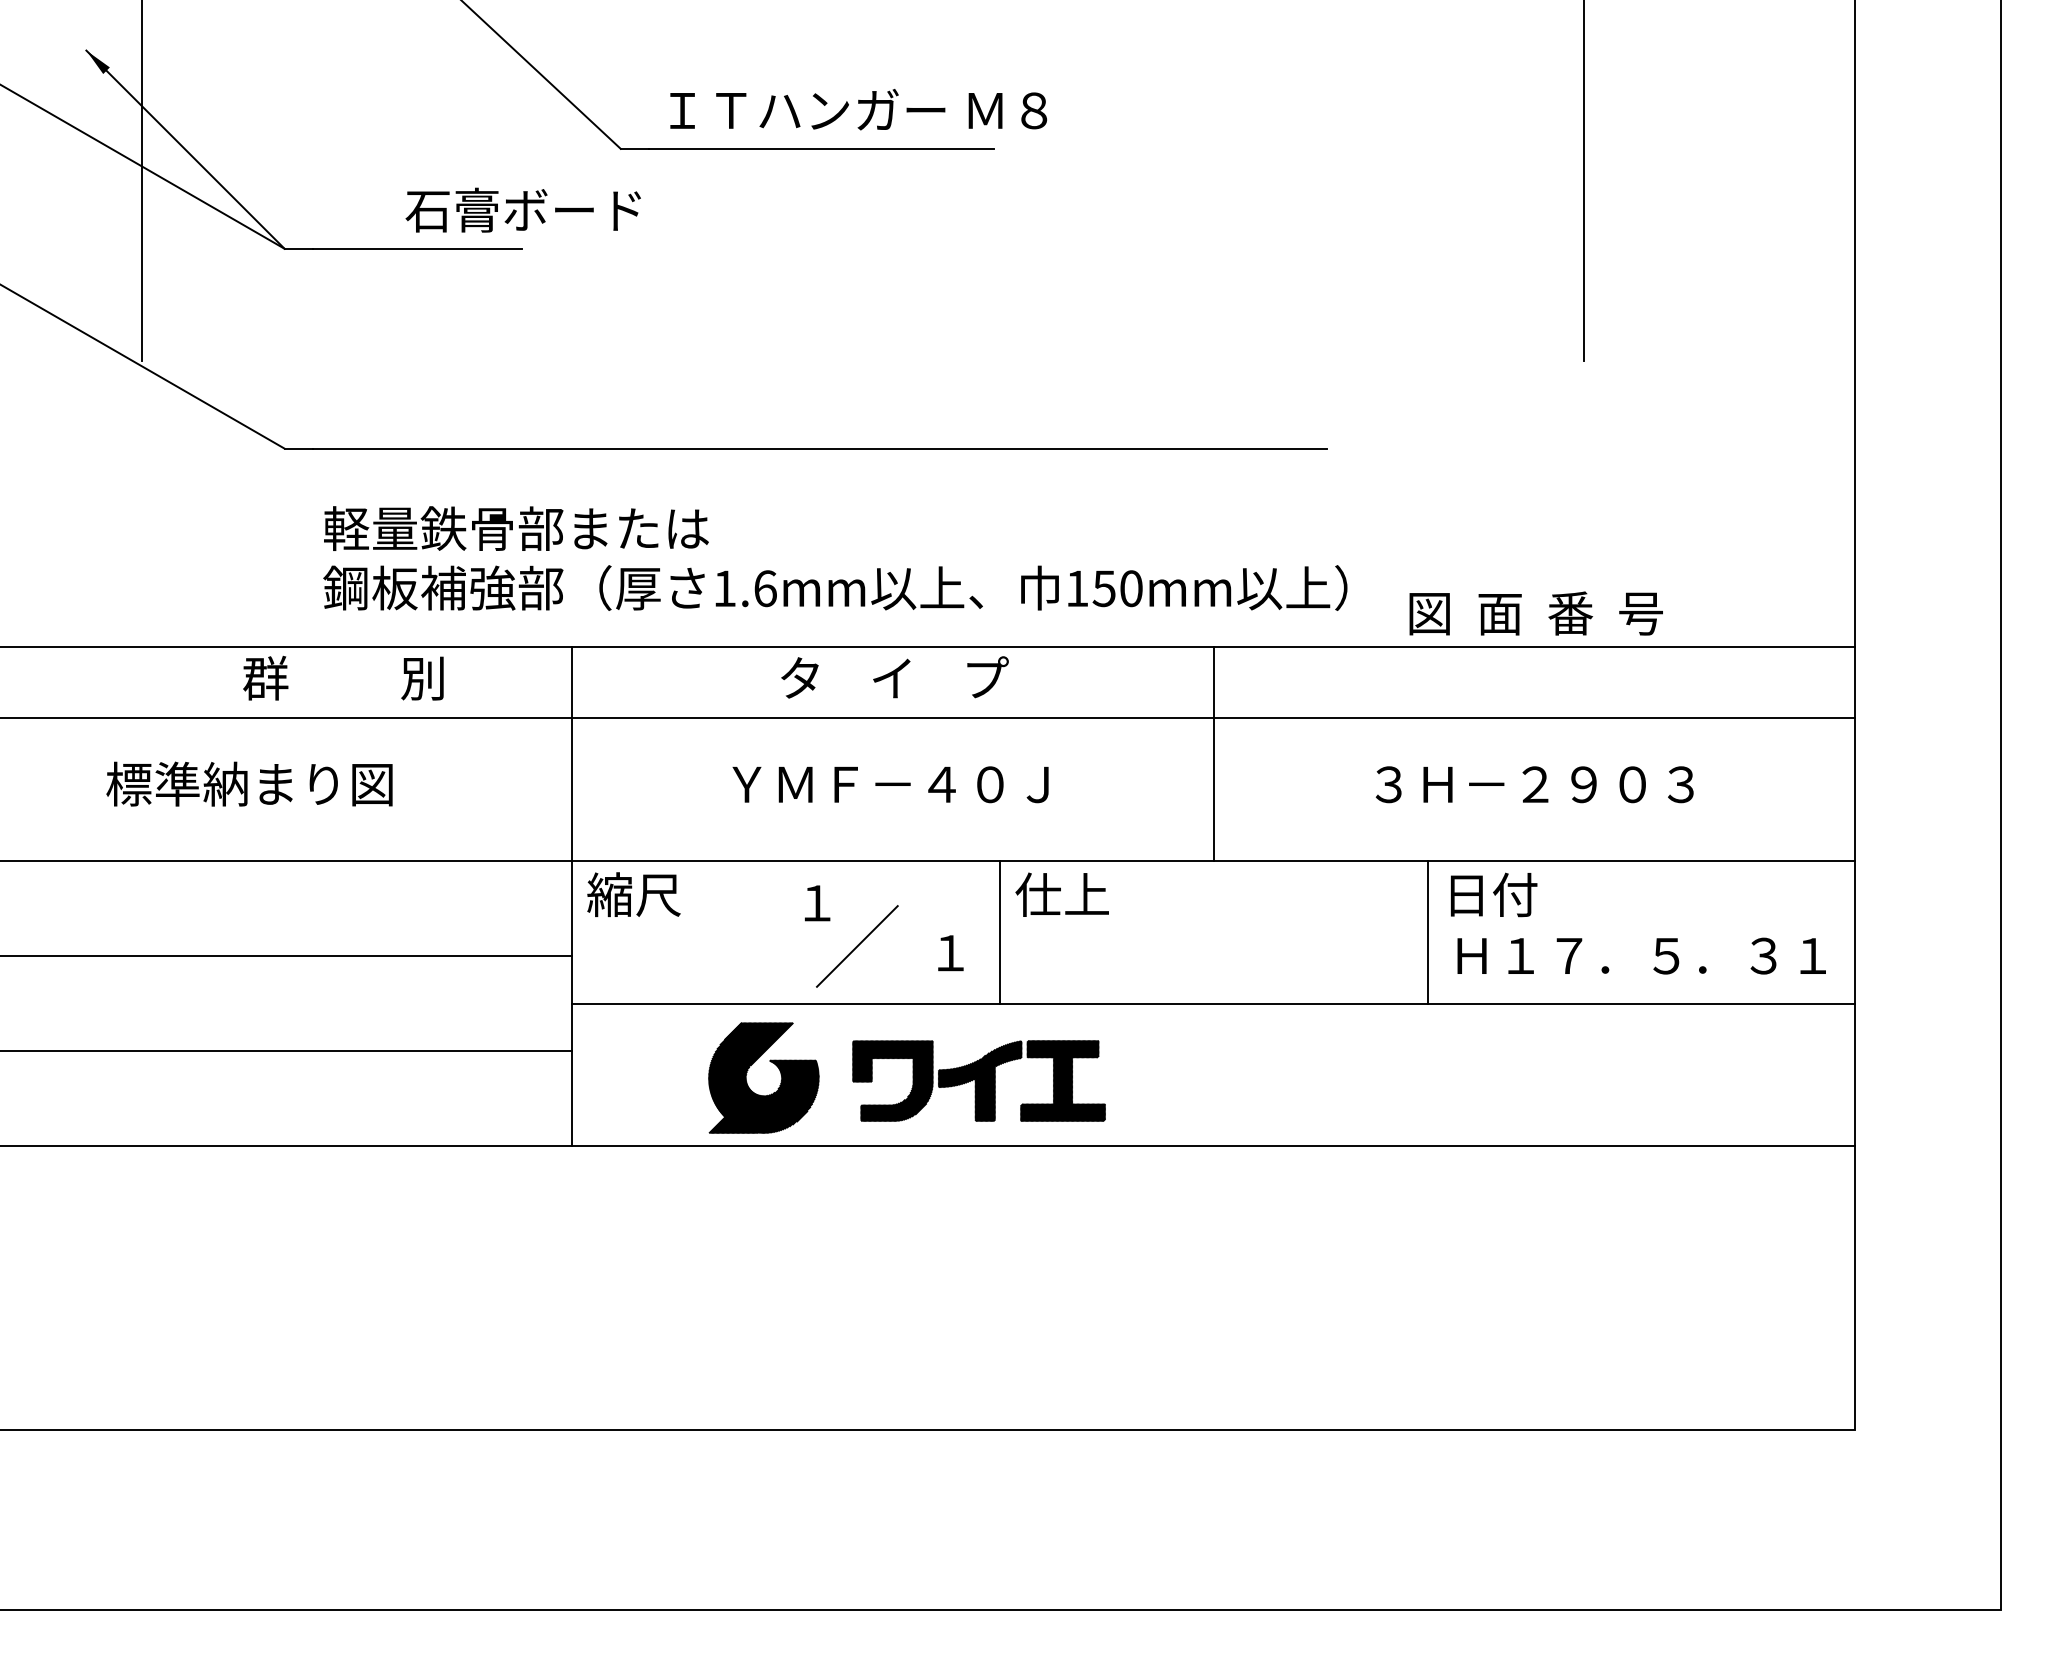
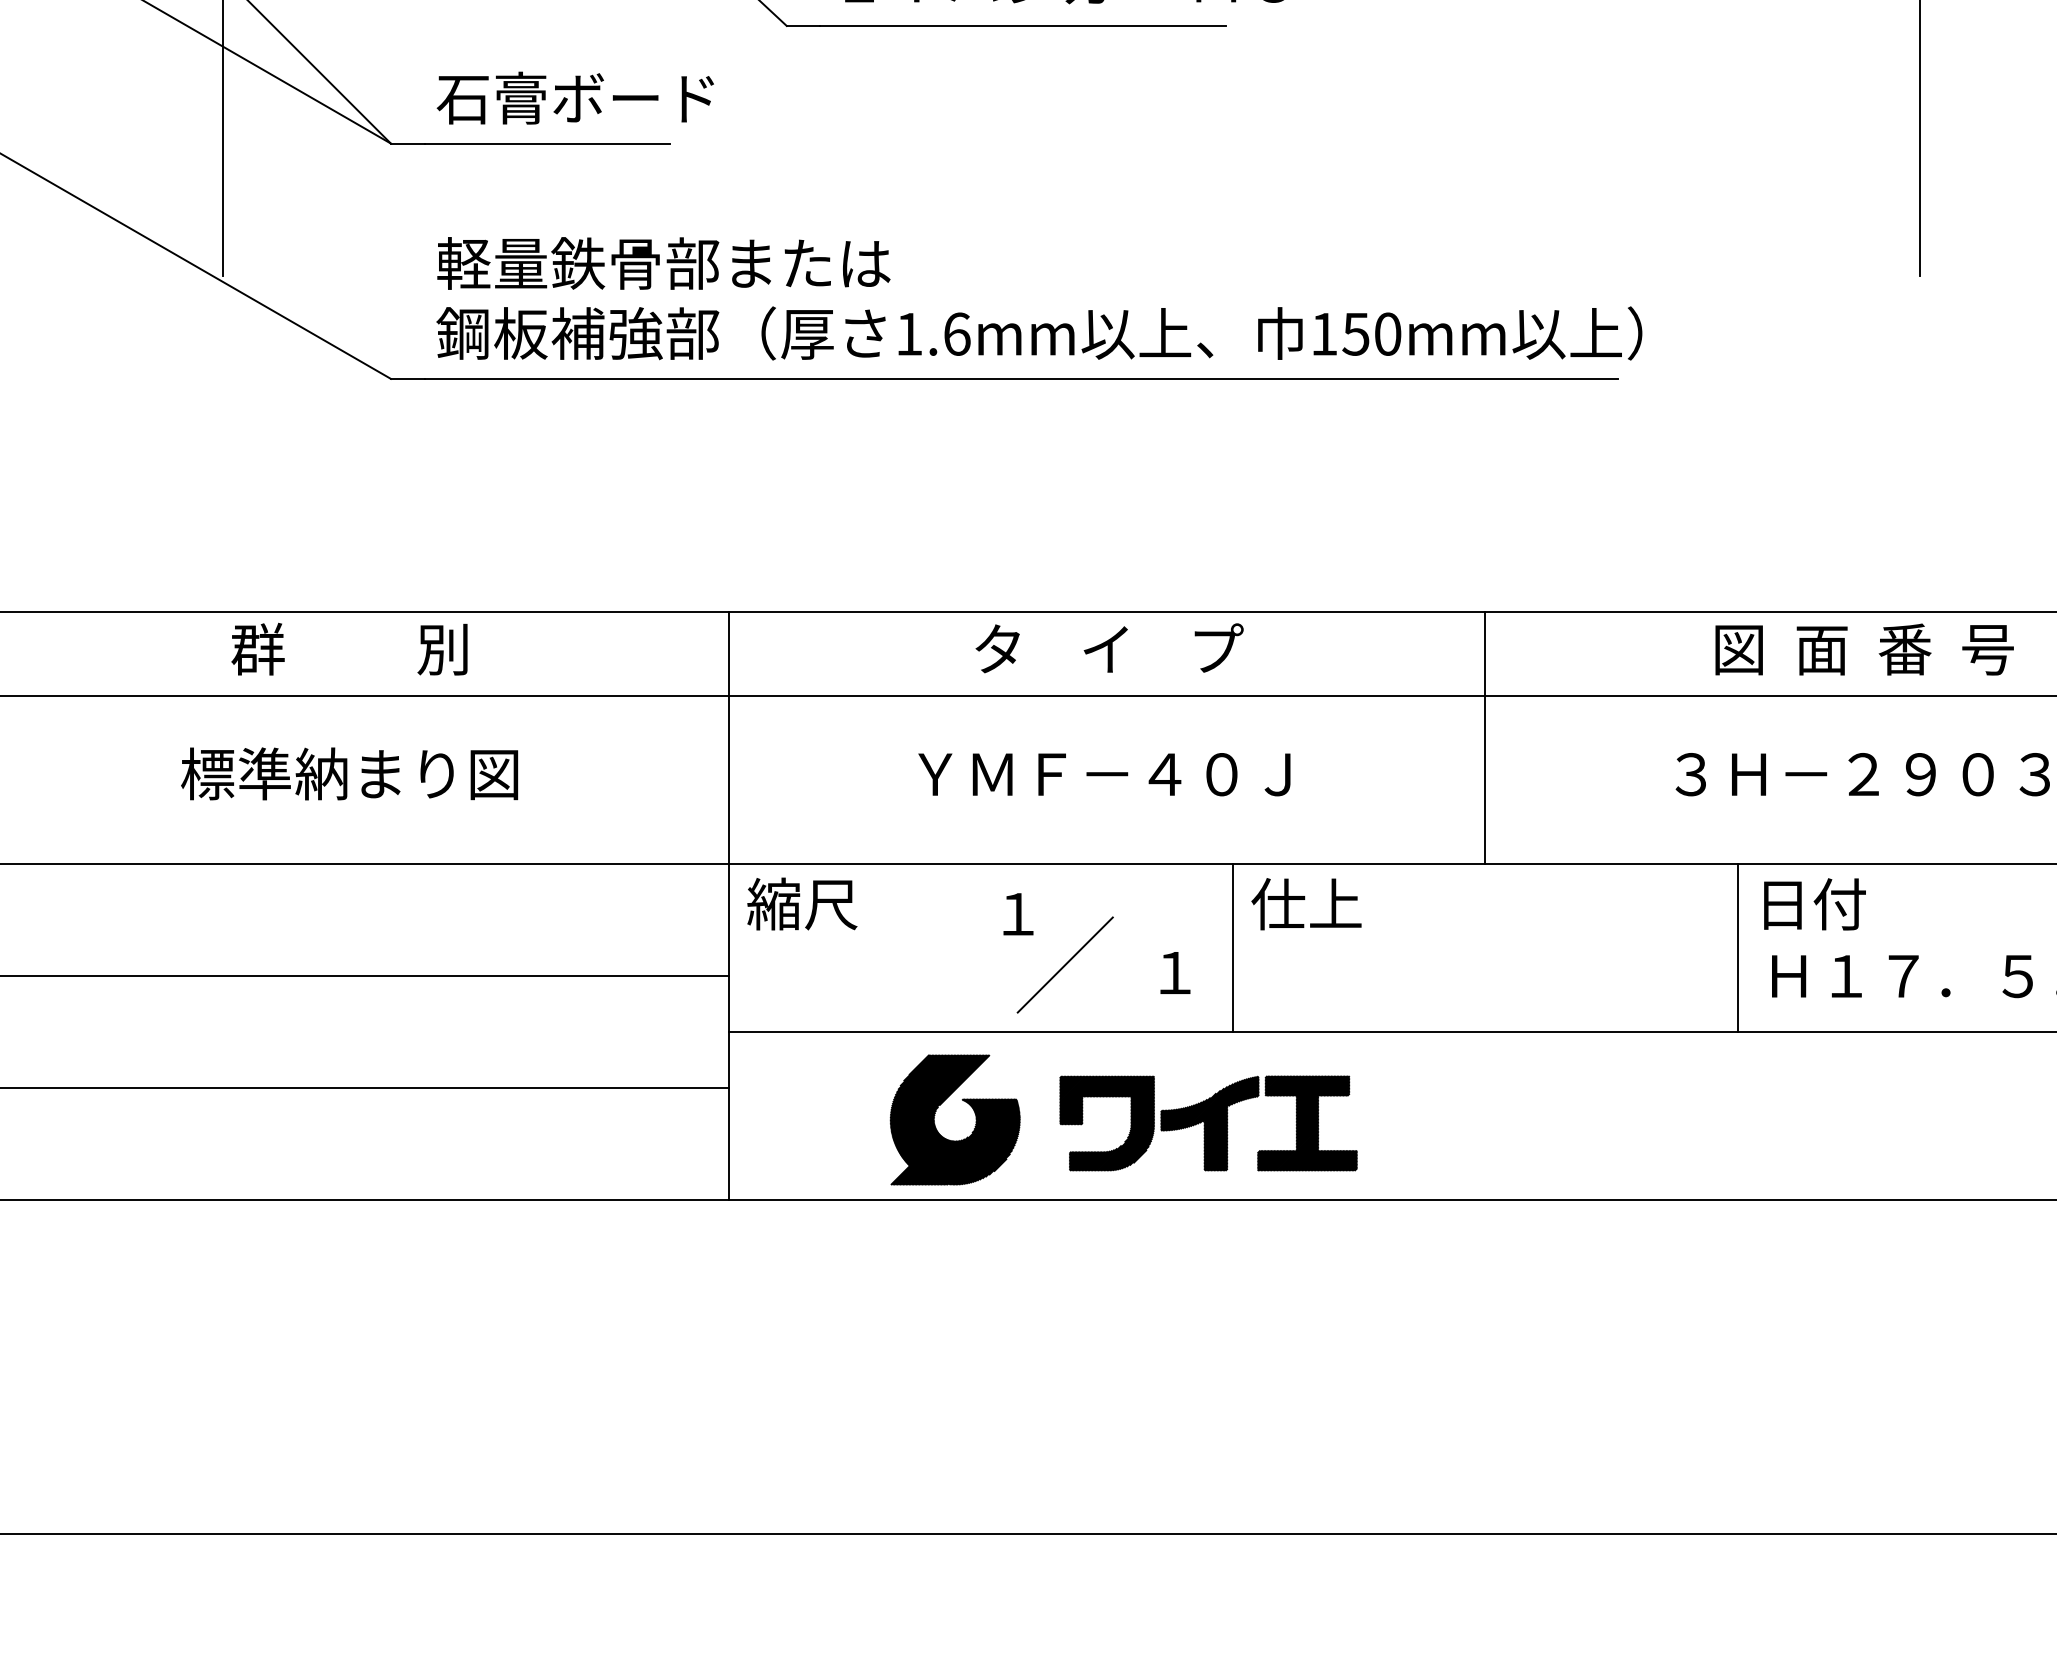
text: (522, 209) -> (574, 97), moved
text: (835, 558) -> (1039, 298), moved
text: (1535, 613) -> (1863, 649), moved
text: (343, 677) -> (349, 648), moved

